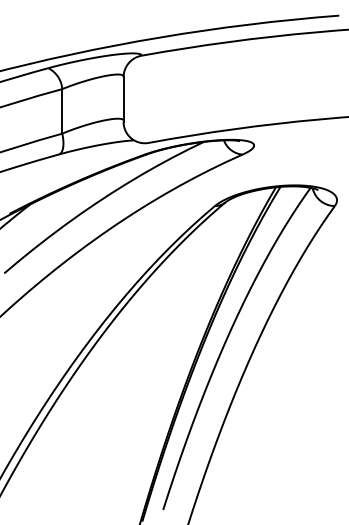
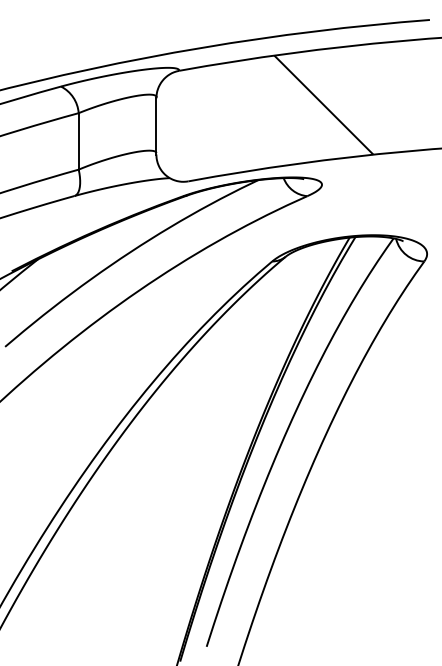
hatch: (255, 82) -> (323, 104), added

